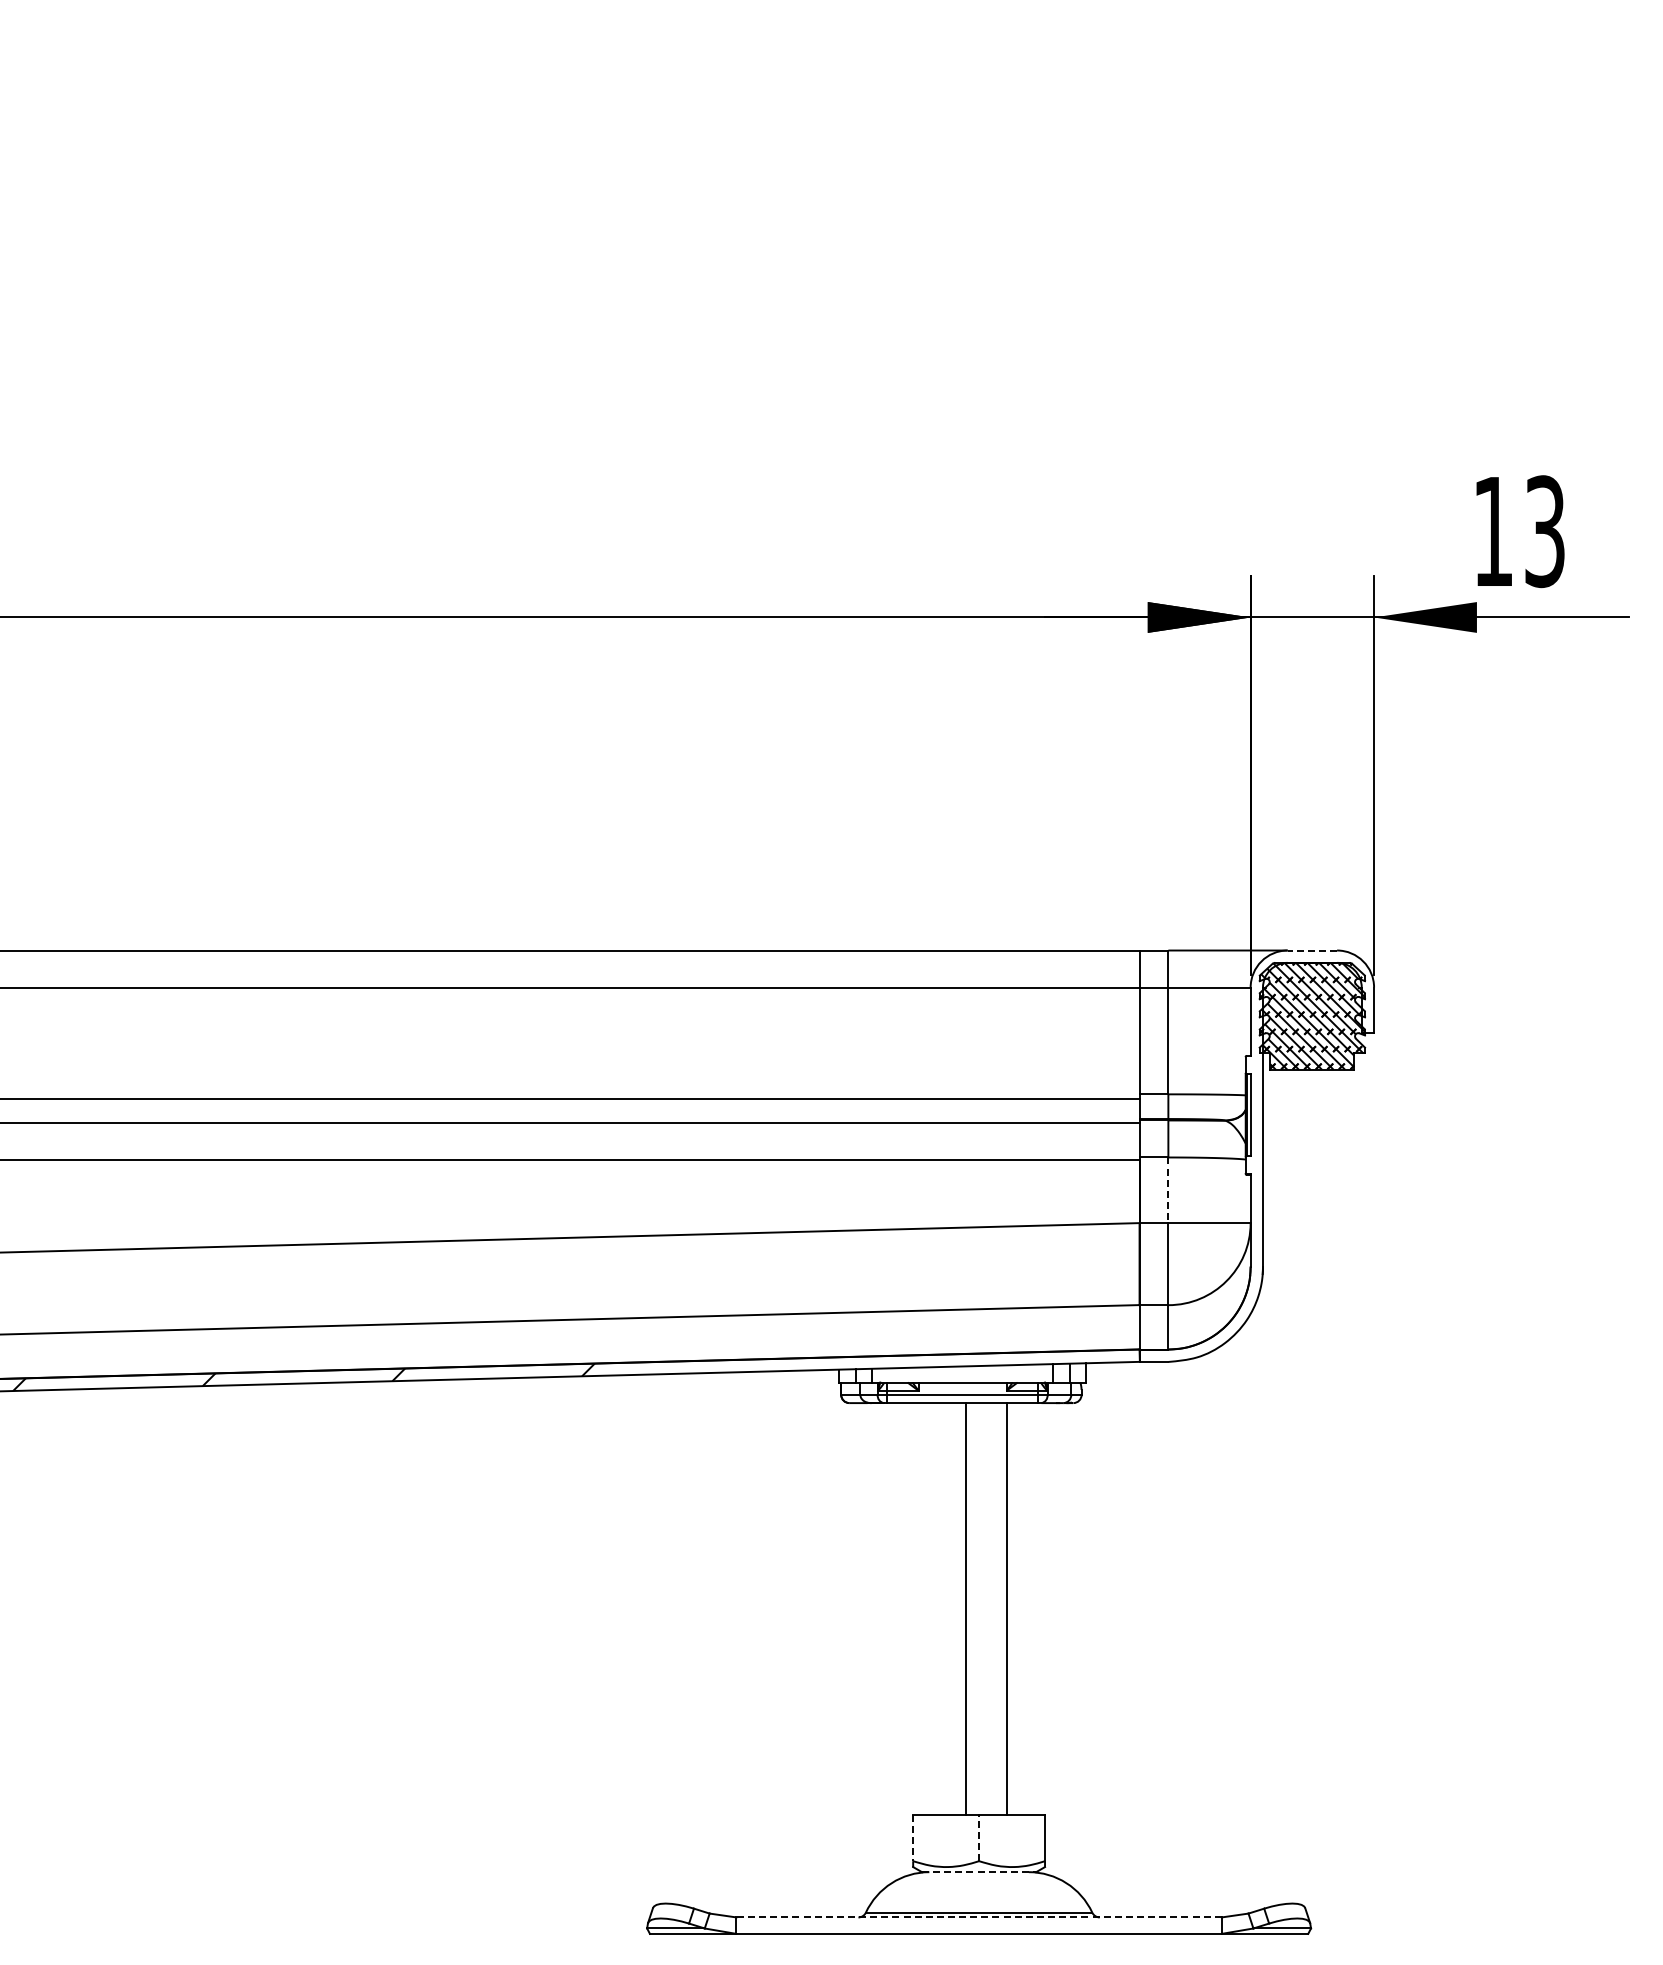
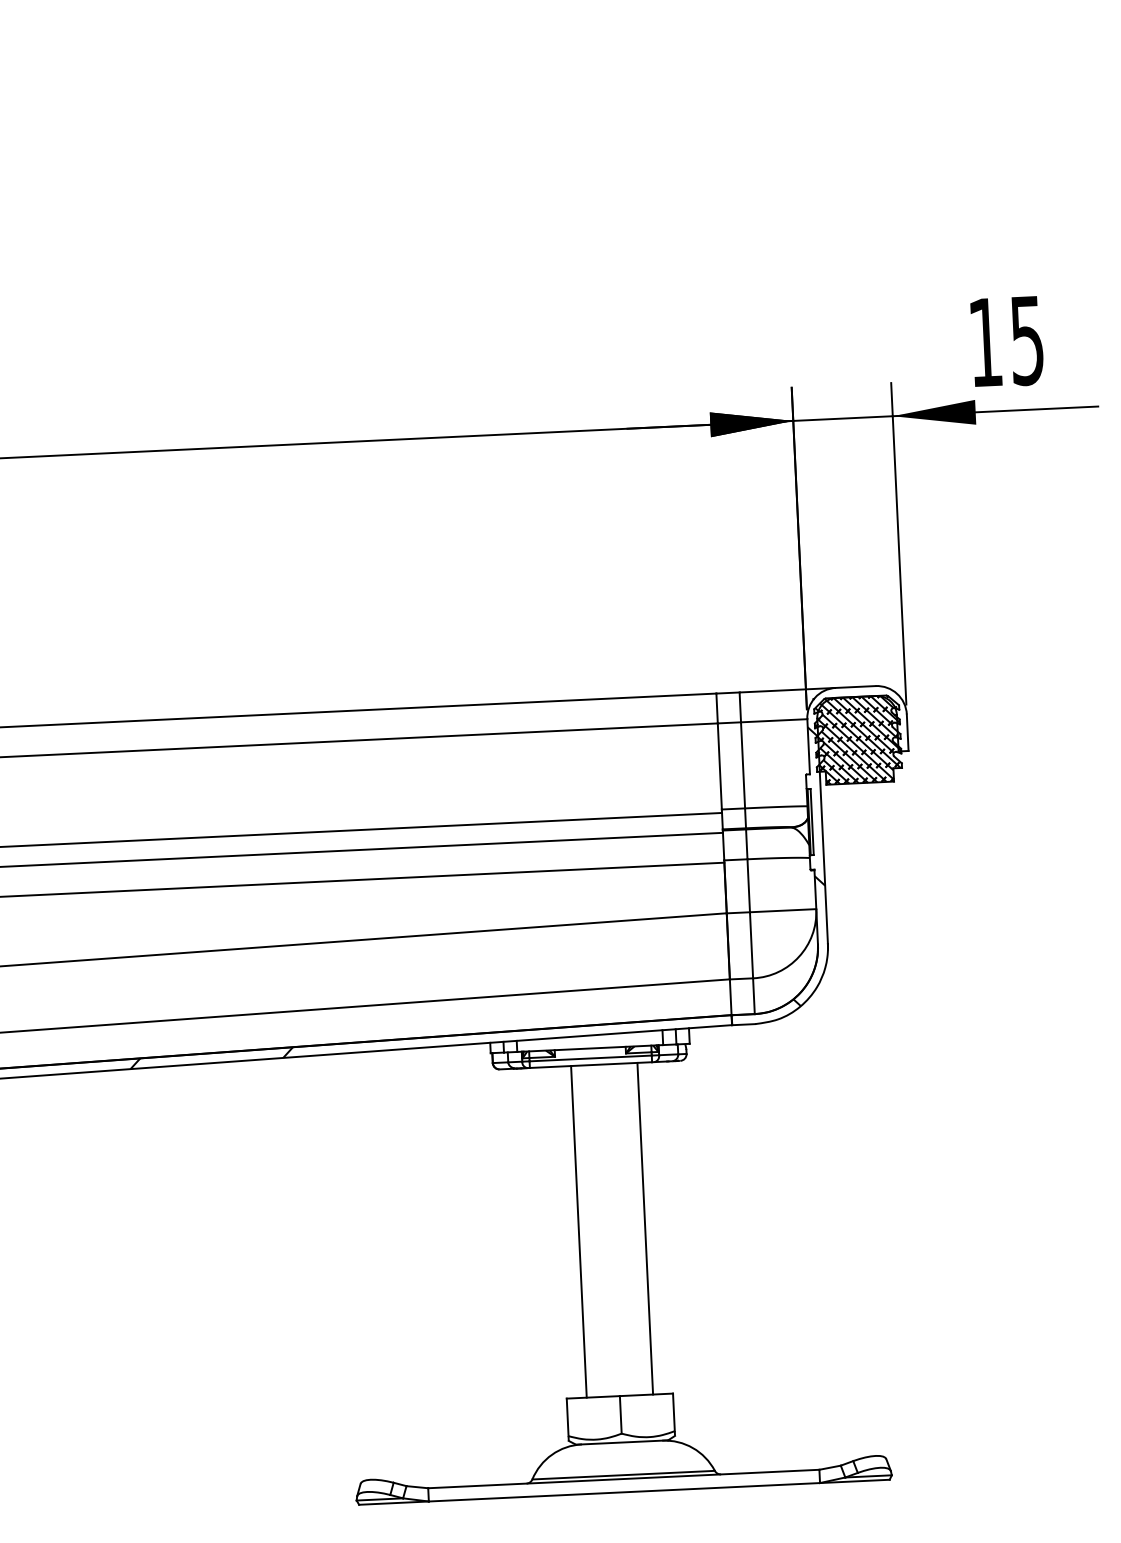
text: (1544, 531) -> (1026, 340), 13 -> 15
line: (1312, 950) -> (855, 686), dashed -> solid
hatch: (1240, 1169) -> (806, 866), added
line: (1168, 1190) -> (748, 885), dashed -> solid
line: (966, 1608) -> (645, 1228), moved
line: (1006, 1608) -> (578, 1231), moved
line: (979, 1837) -> (621, 1414), dashed -> solid
line: (913, 1838) -> (567, 1417), dashed -> solid
line: (979, 1872) -> (622, 1442), dashed -> solid
line: (979, 1917) -> (624, 1479), dashed -> solid

